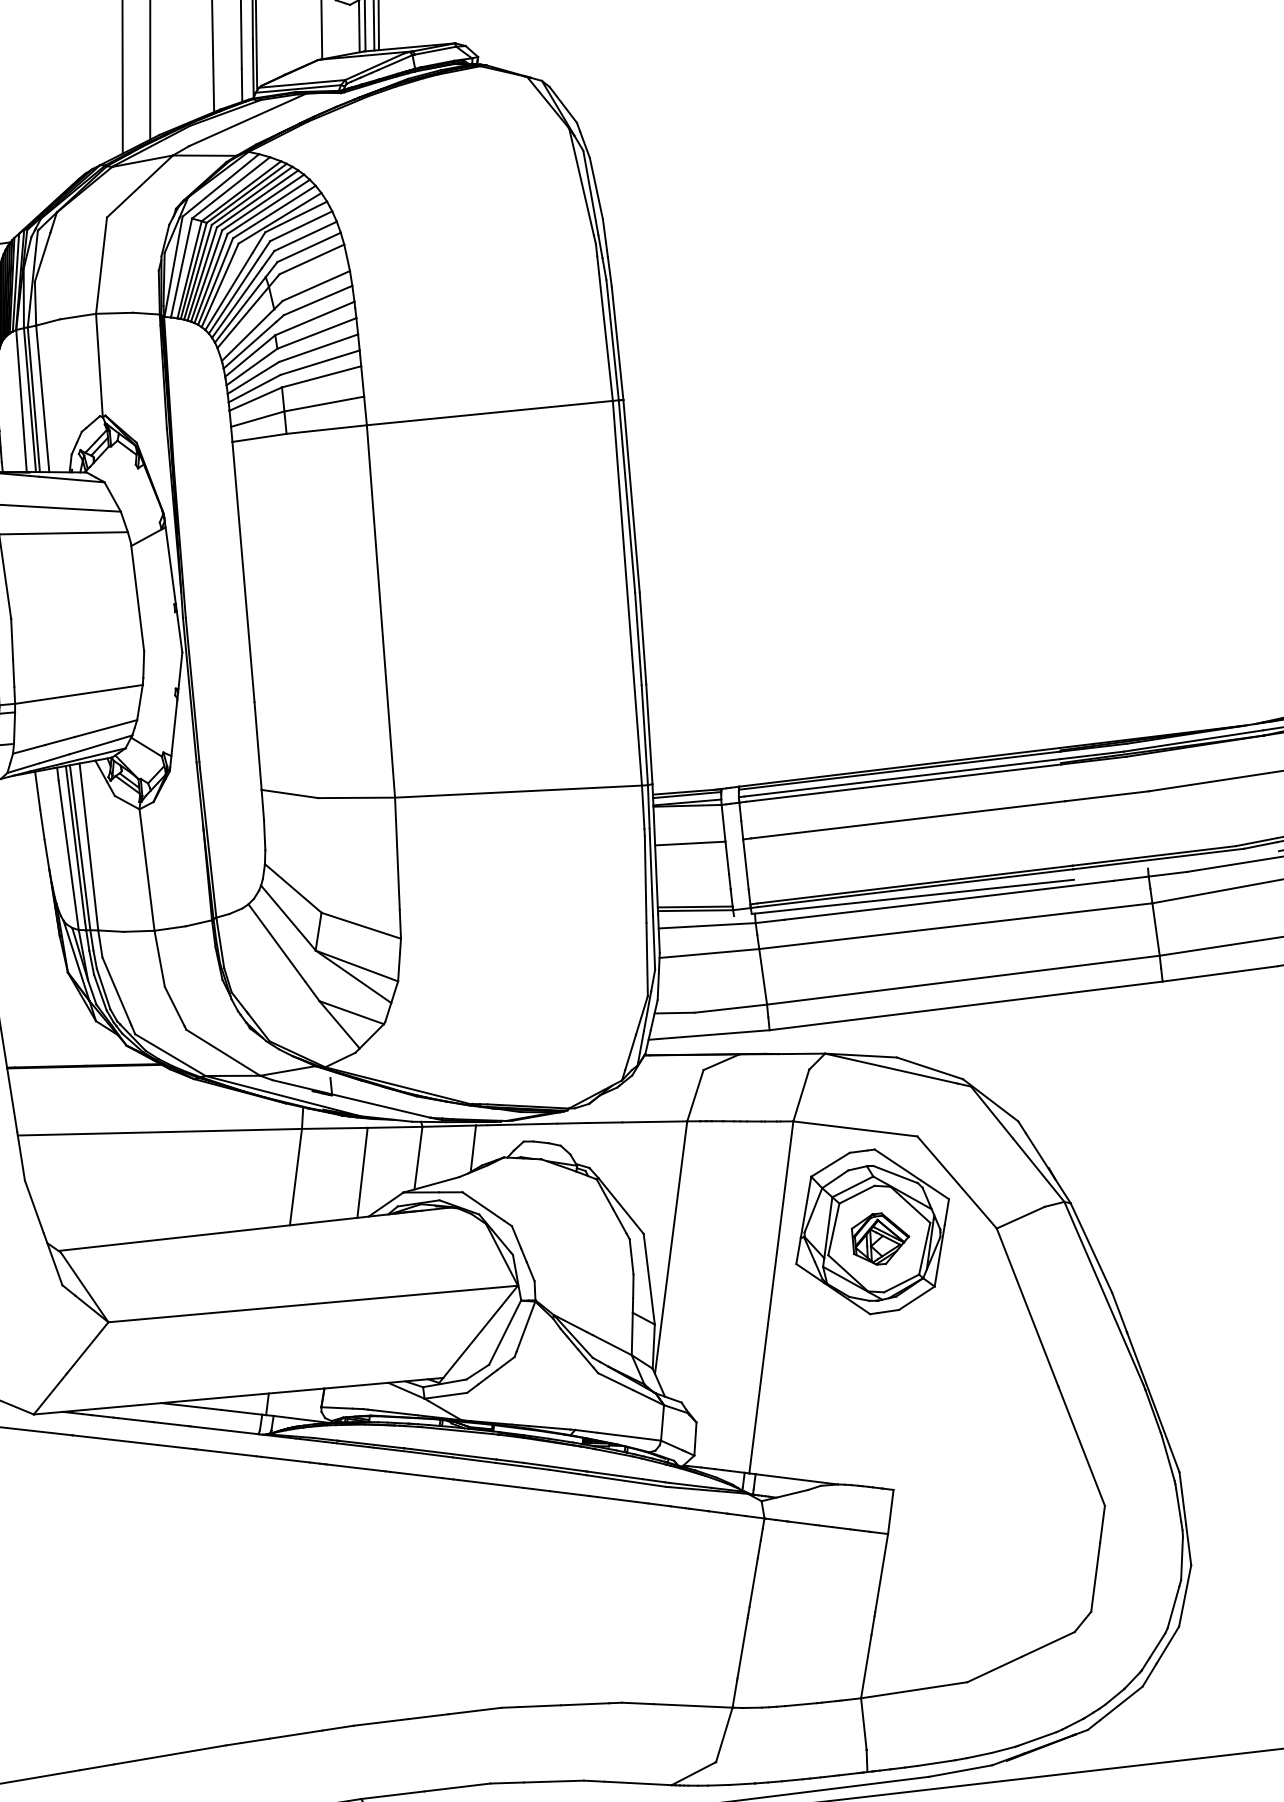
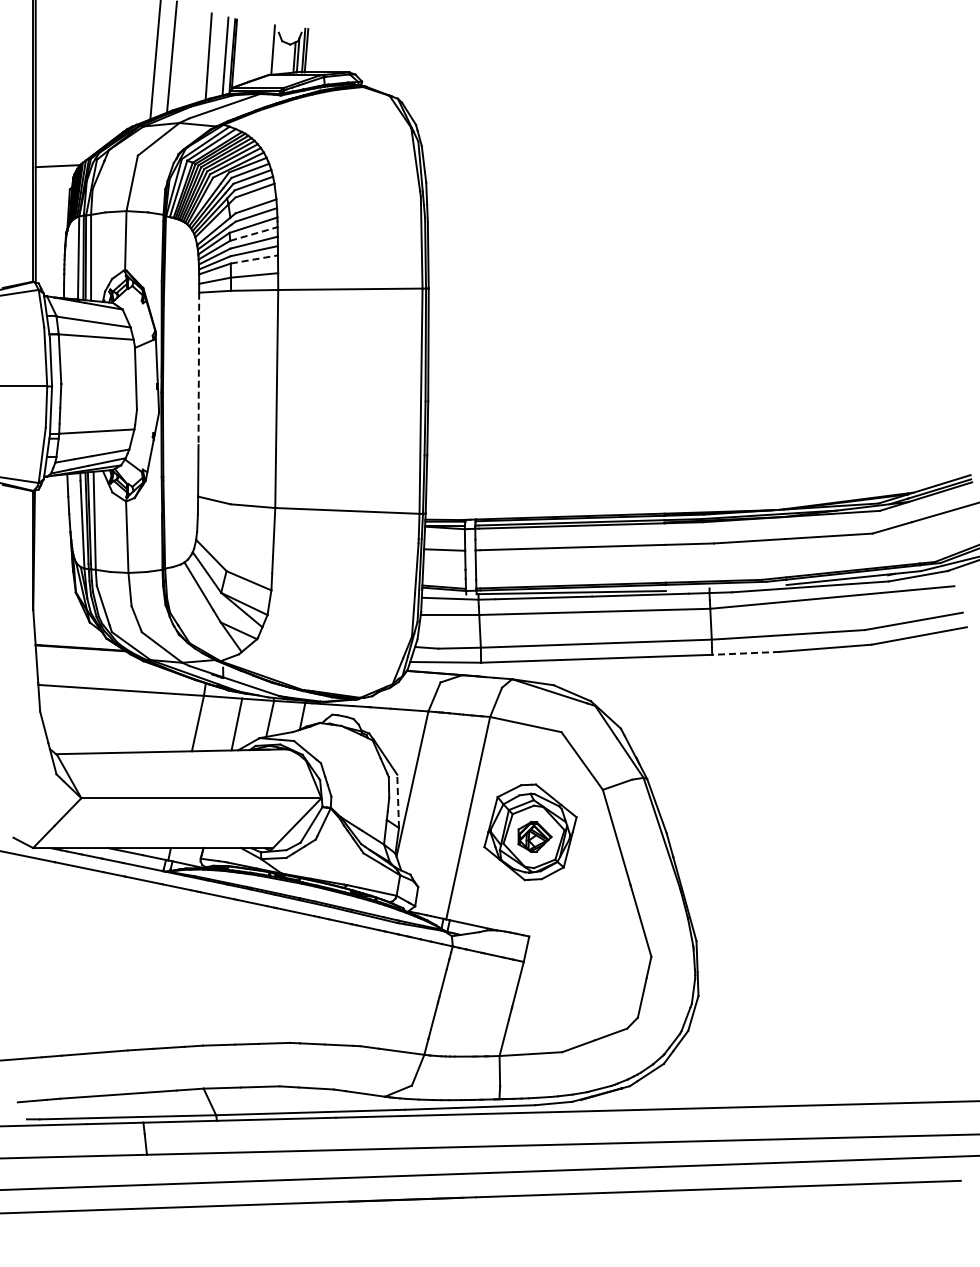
line: (316, 334) -> (253, 234), solid -> dashed
line: (321, 376) -> (254, 259), solid -> dashed
line: (242, 573) -> (198, 369), solid -> dashed
line: (1220, 974) -> (746, 653), solid -> dashed
part: (872, 1232) -> (530, 832), moved
line: (649, 1279) -> (398, 801), solid -> dashed

